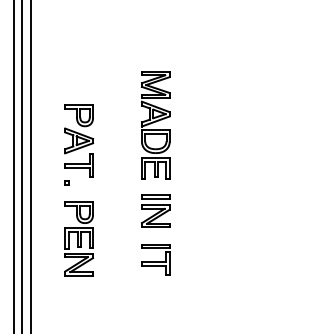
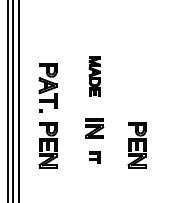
part: (155, 125) -> (94, 76), size x0.6
part: (224, 239) -> (136, 145), added
part: (155, 259) -> (94, 157), size x0.6

